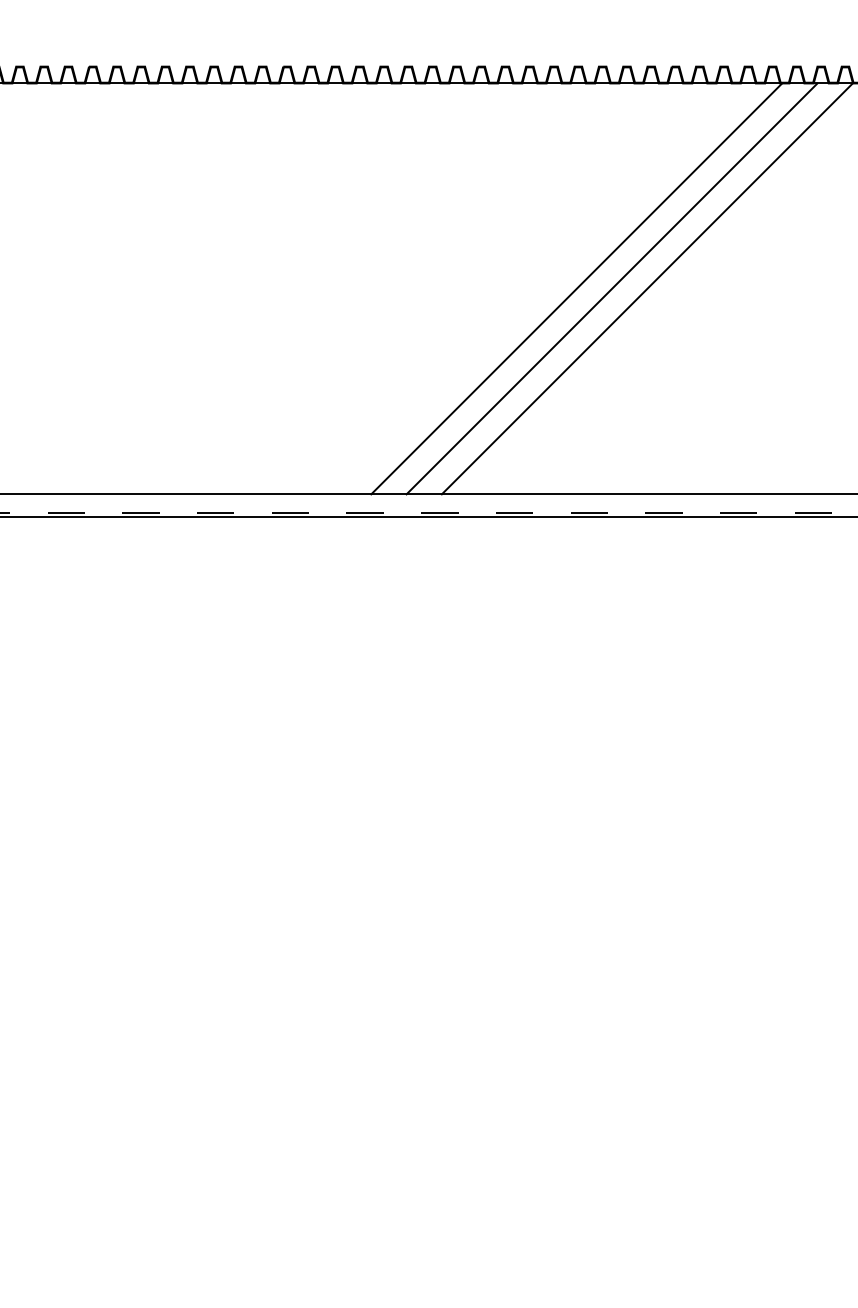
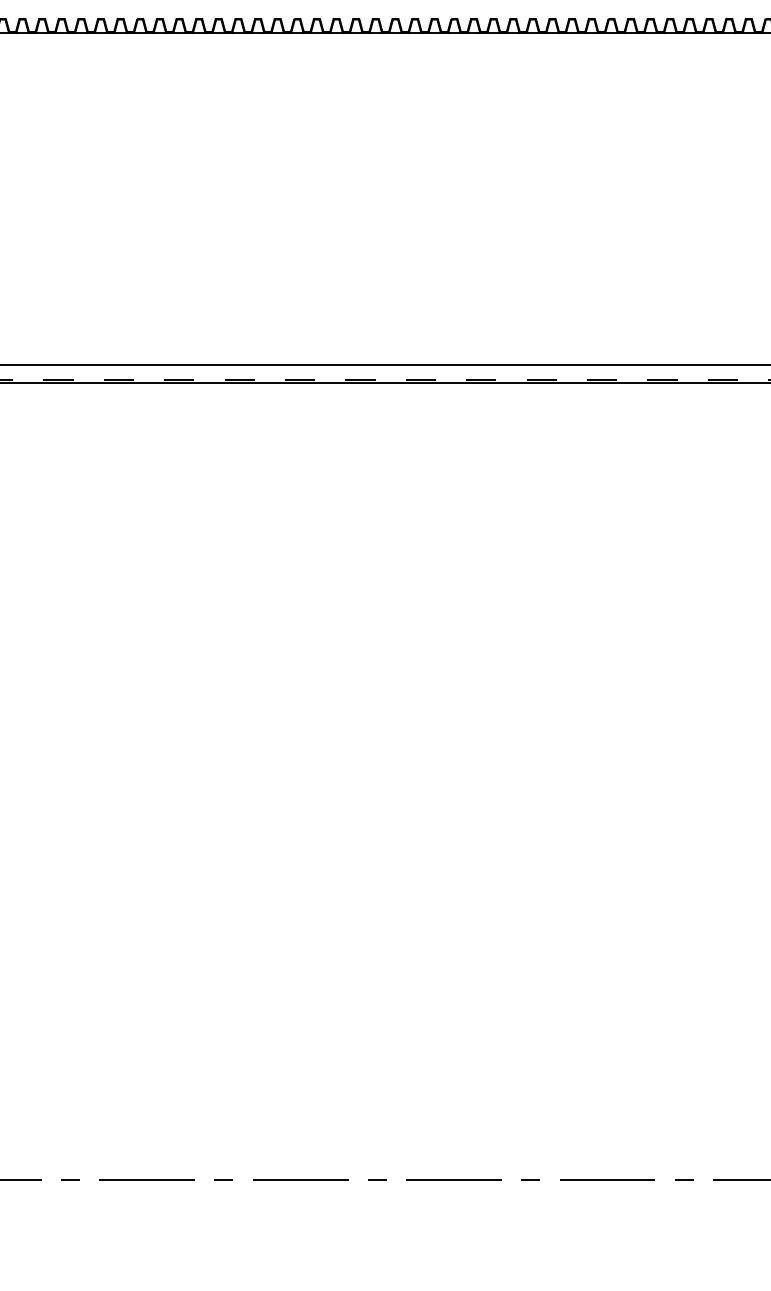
line: (576, 288) -> (531, 198), removed
line: (611, 288) -> (559, 198), removed
line: (647, 288) -> (588, 198), removed

